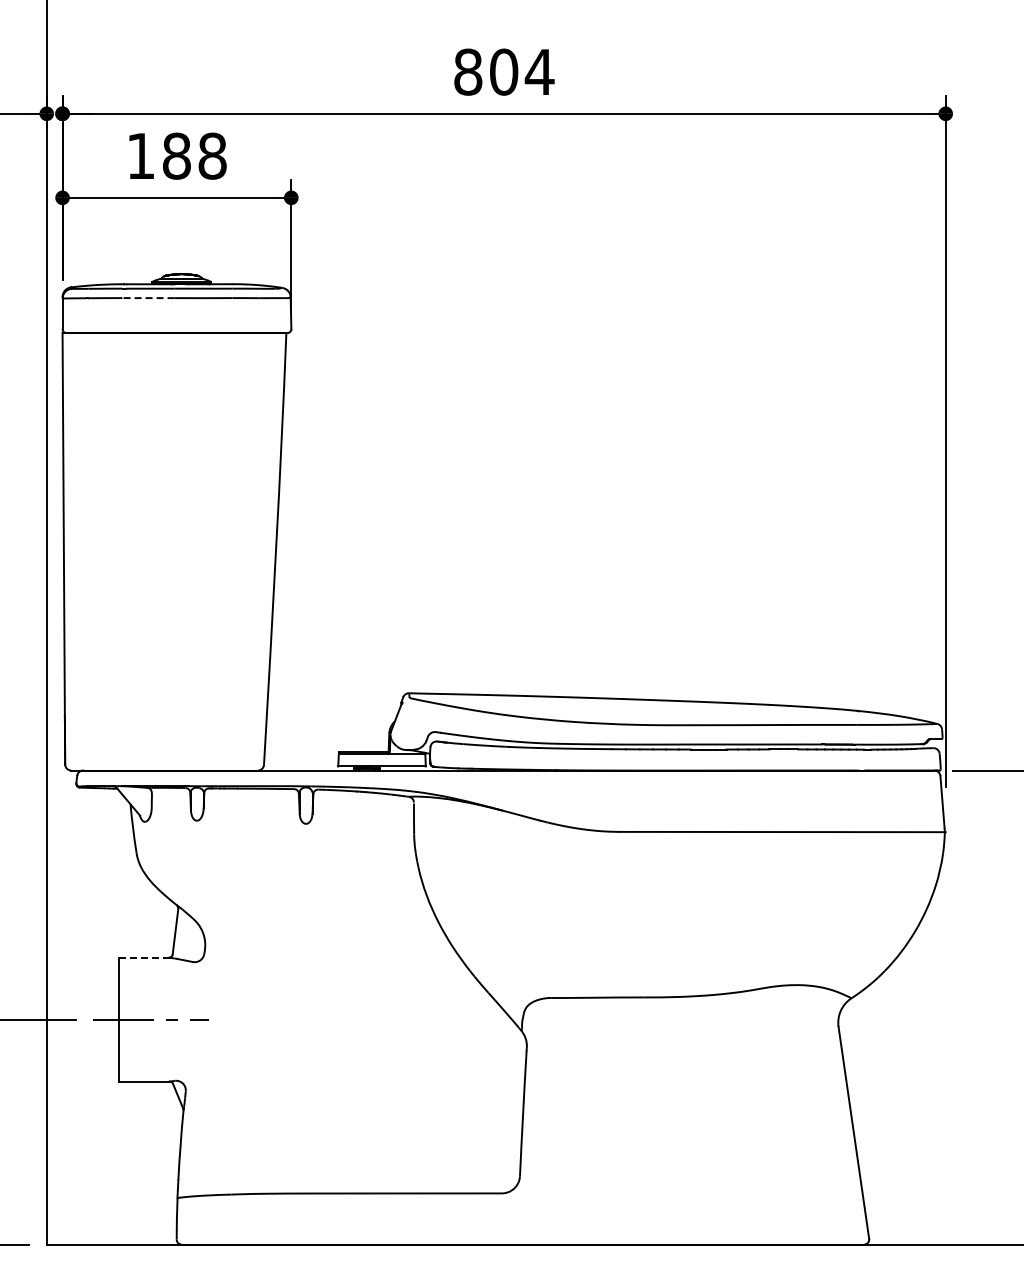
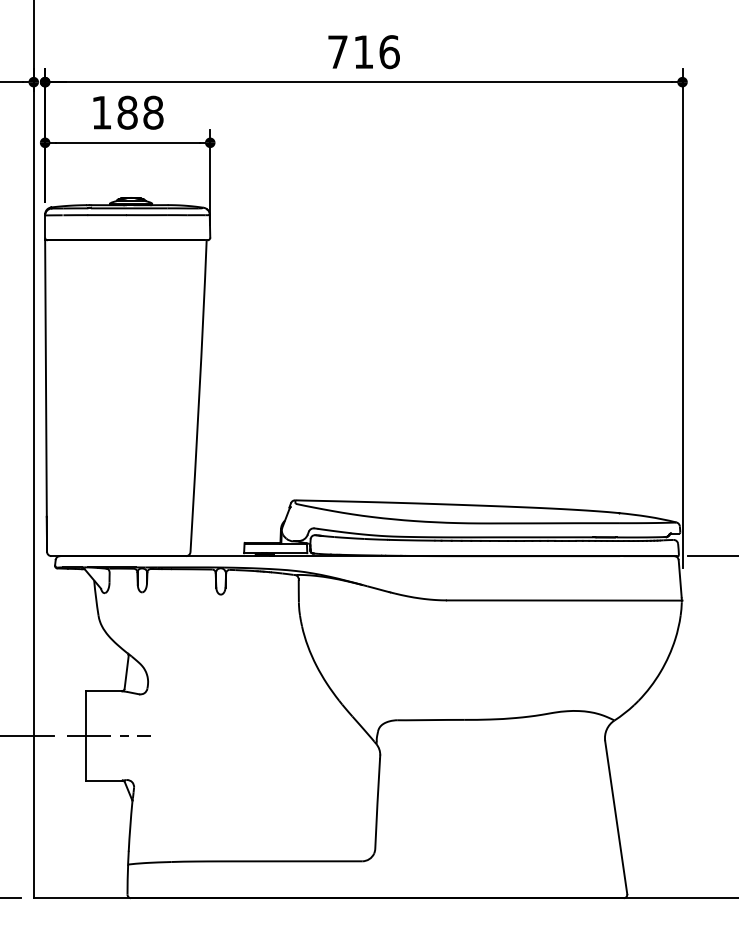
text: (504, 71) -> (364, 51), 804 -> 716
line: (147, 298) -> (106, 215), dashed -> solid
line: (144, 957) -> (104, 691), dashed -> solid

